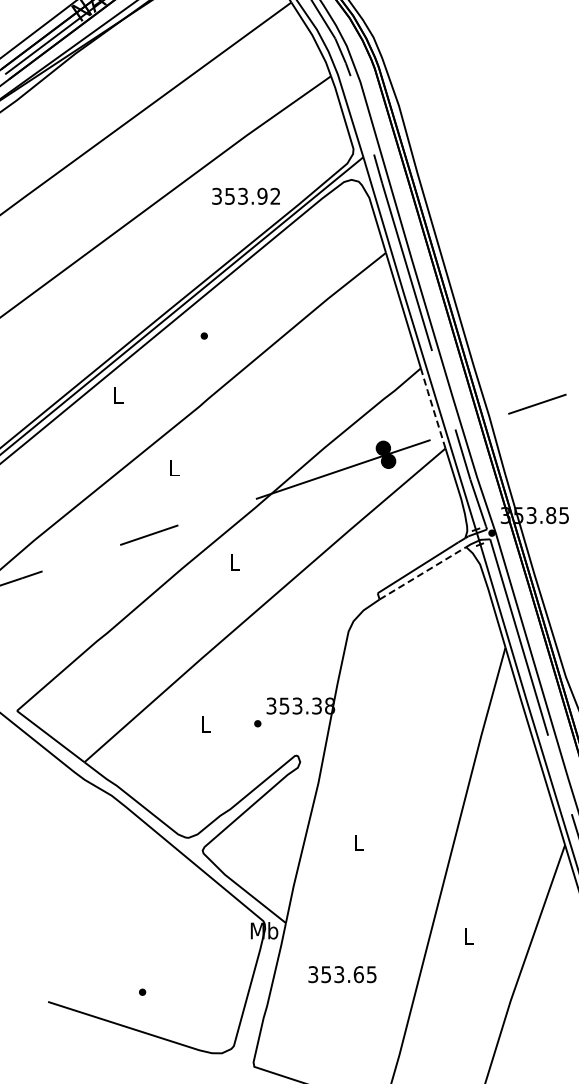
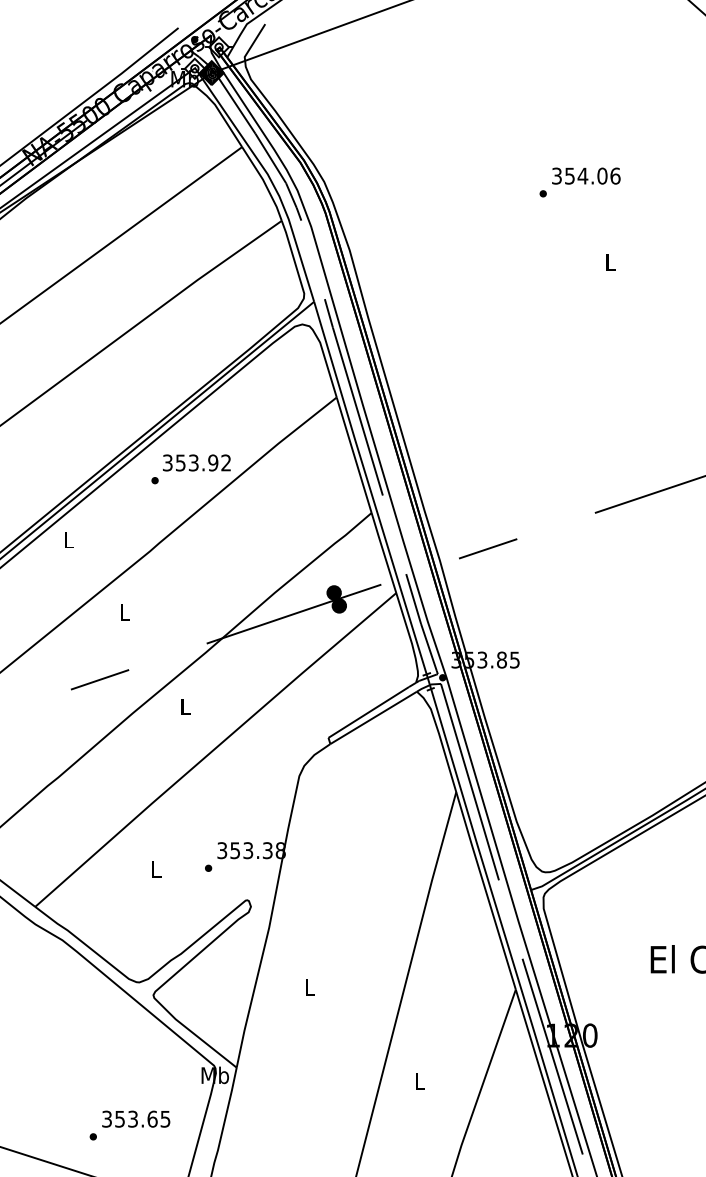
text: (245, 195) -> (196, 462), moved
line: (432, 407) -> (383, 552), dashed -> solid
line: (422, 572) -> (373, 717), dashed -> solid
text: (342, 973) -> (136, 1118), moved

